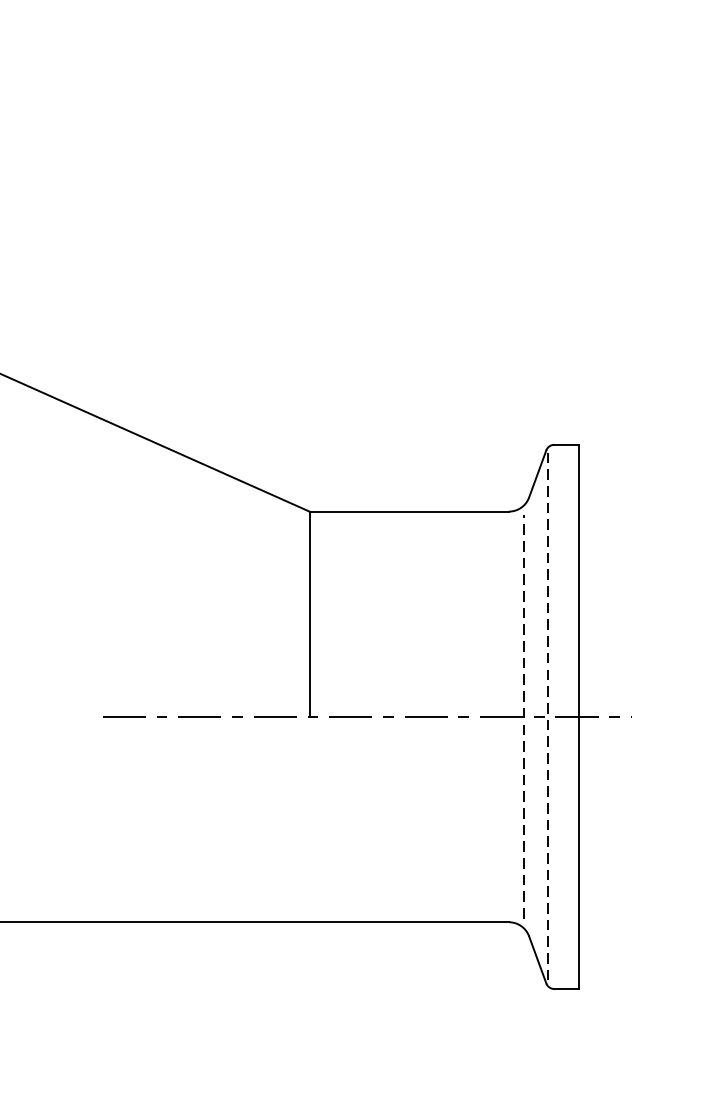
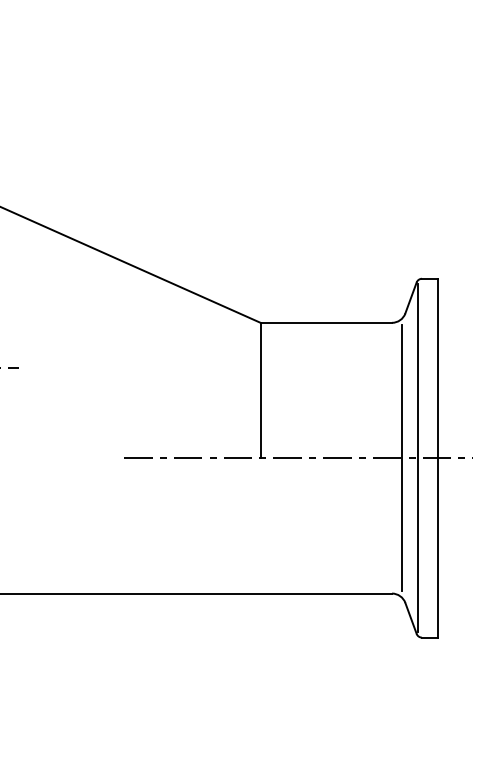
line: (523, 715) -> (401, 457), dashed -> solid
line: (549, 717) -> (418, 458), dashed -> solid

